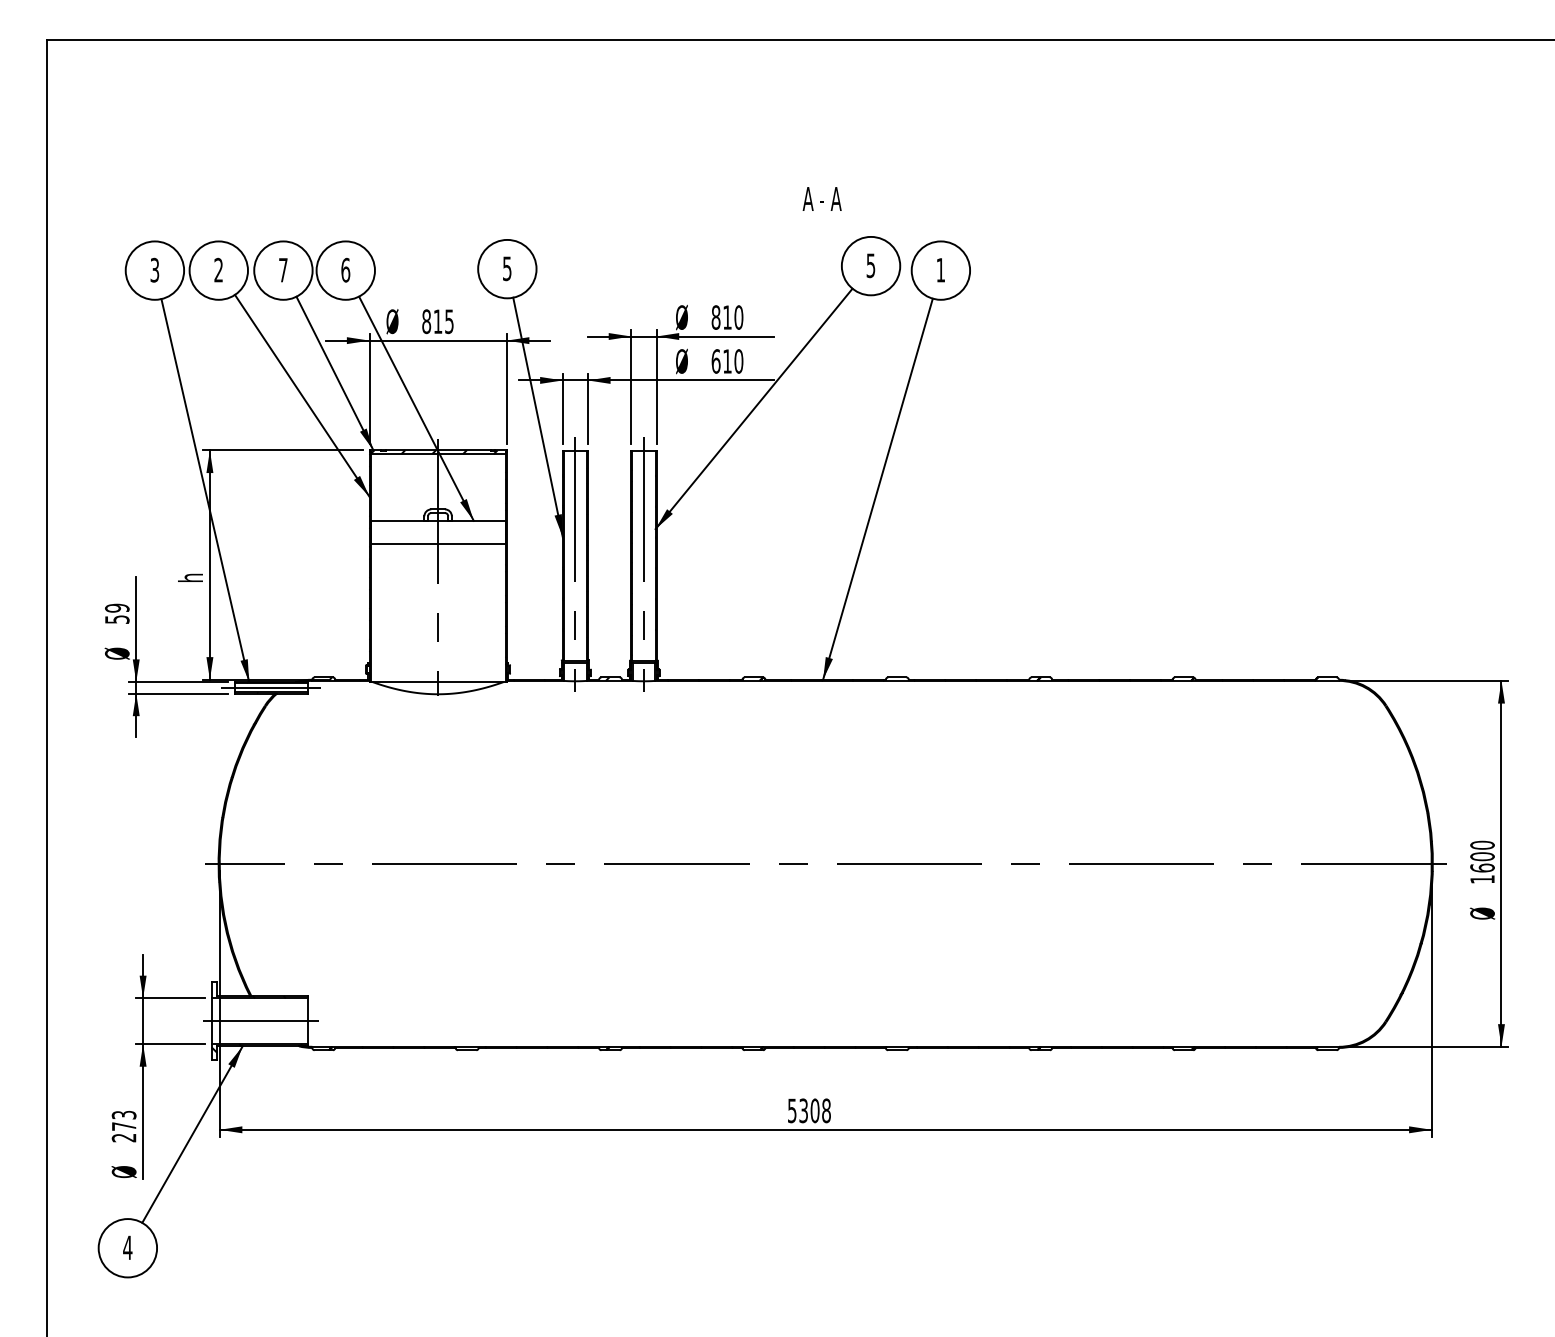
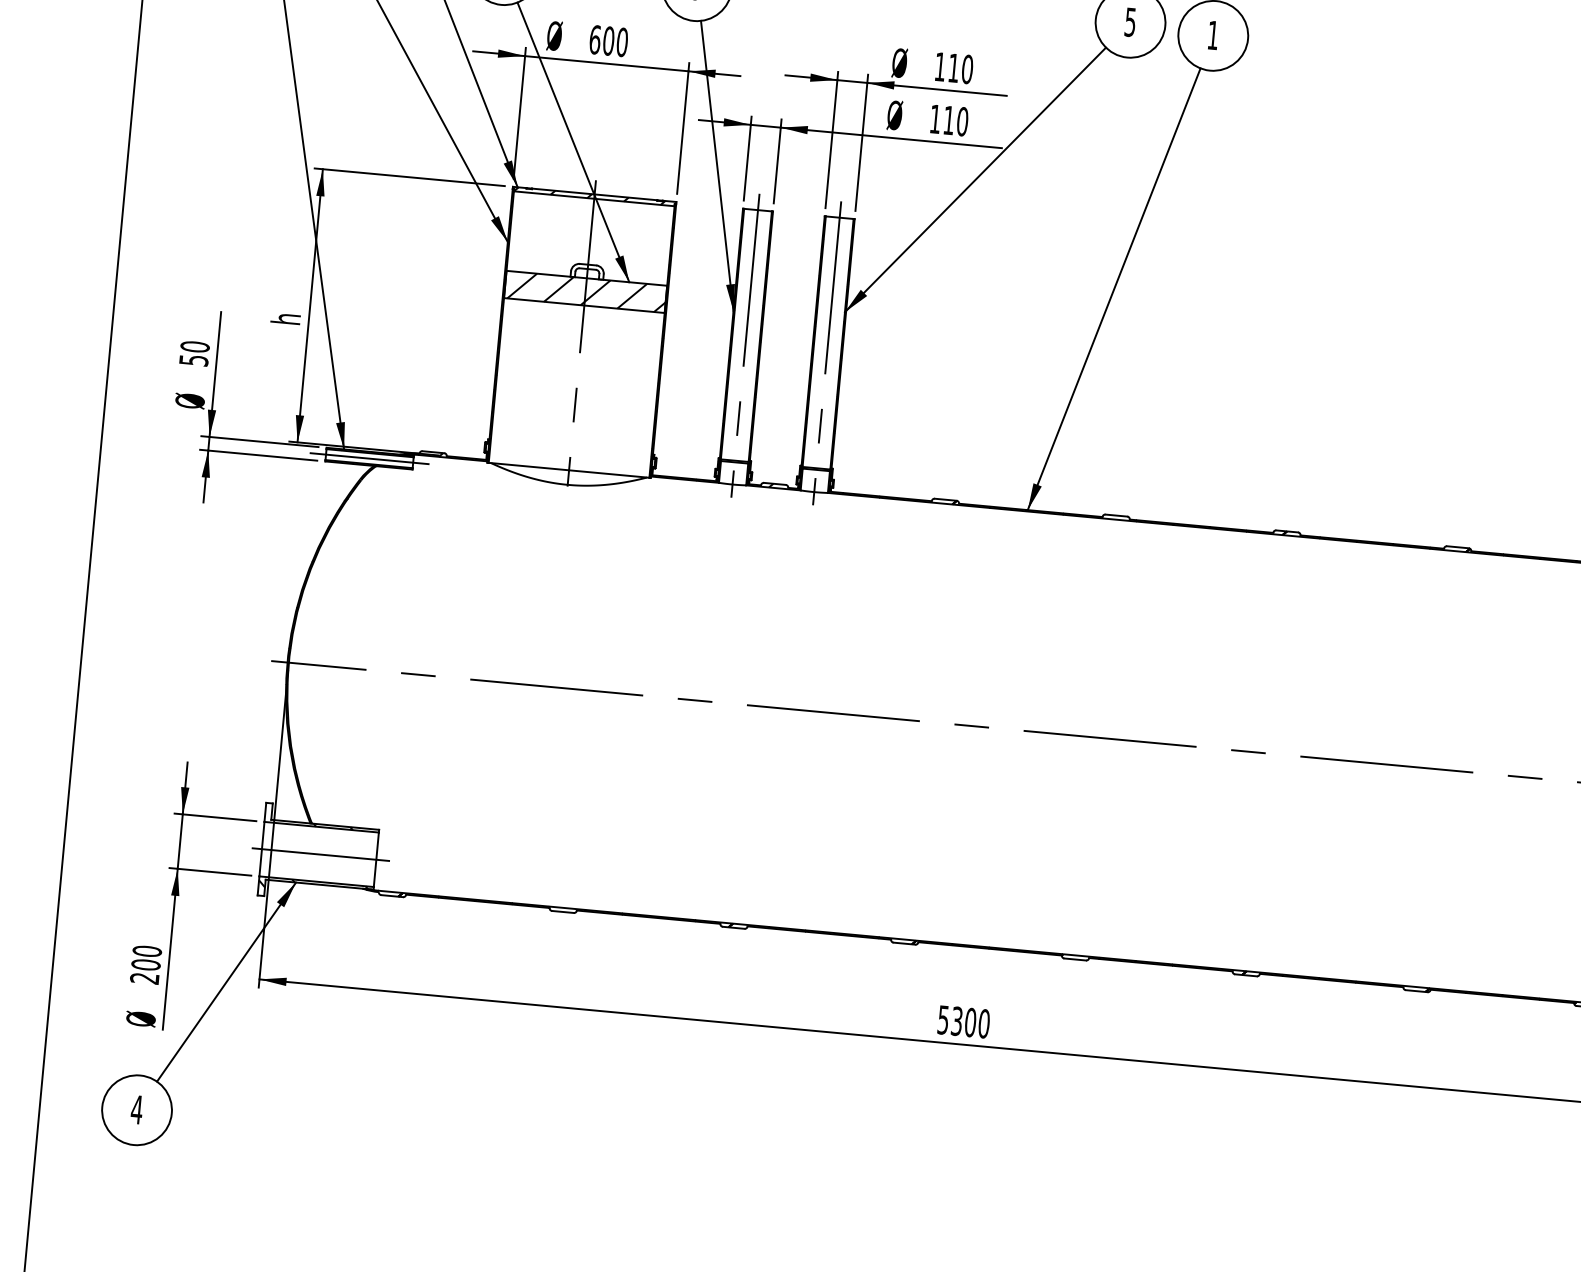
text: (715, 317) -> (939, 66), 810 -> 110
text: (437, 321) -> (608, 40), 815 -> 600
text: (715, 361) -> (934, 119), 610 -> 110
hatch: (439, 531) -> (587, 291), added
text: (117, 607) -> (195, 346), 59 -> 50
text: (826, 1110) -> (984, 1023), 5308 -> 5300
text: (123, 1120) -> (145, 957), 273 -> 200

